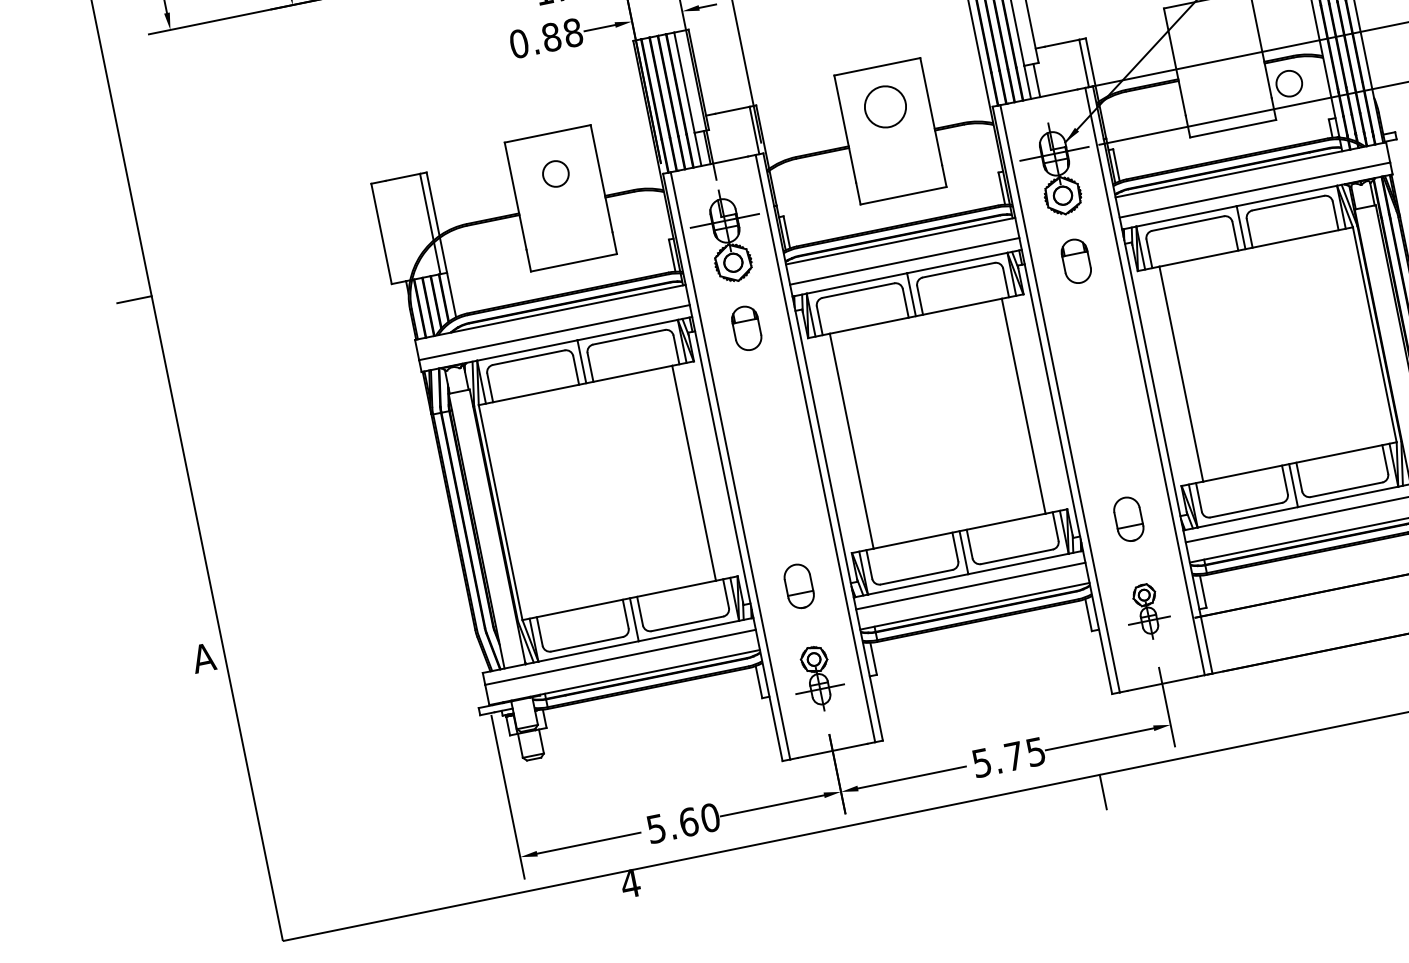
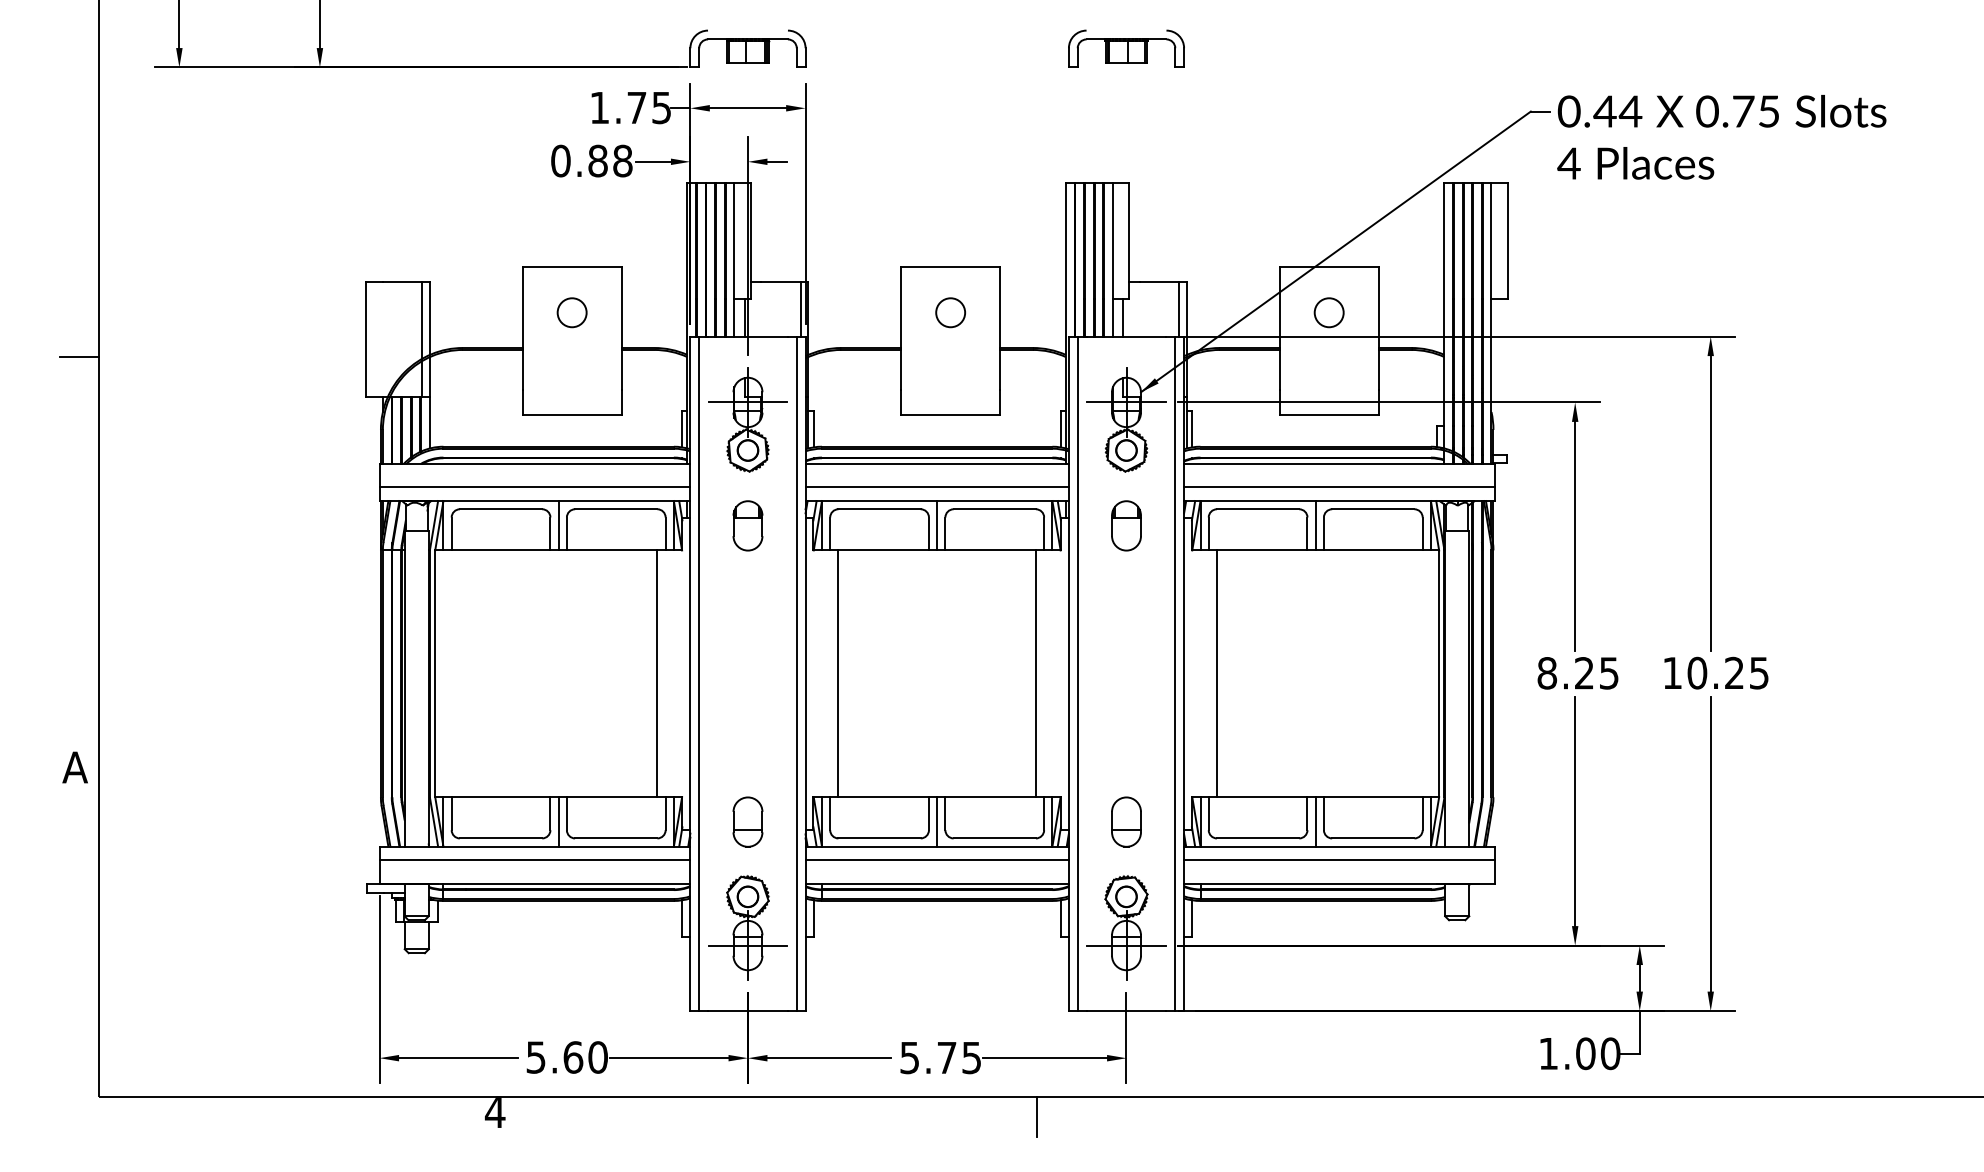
circle: (1288, 83) -> (1328, 312), moved
circle: (885, 106) -> (950, 312), size x0.62
part: (1147, 611) -> (1126, 927), size x1.67
part: (817, 678) -> (747, 927), size x1.43

